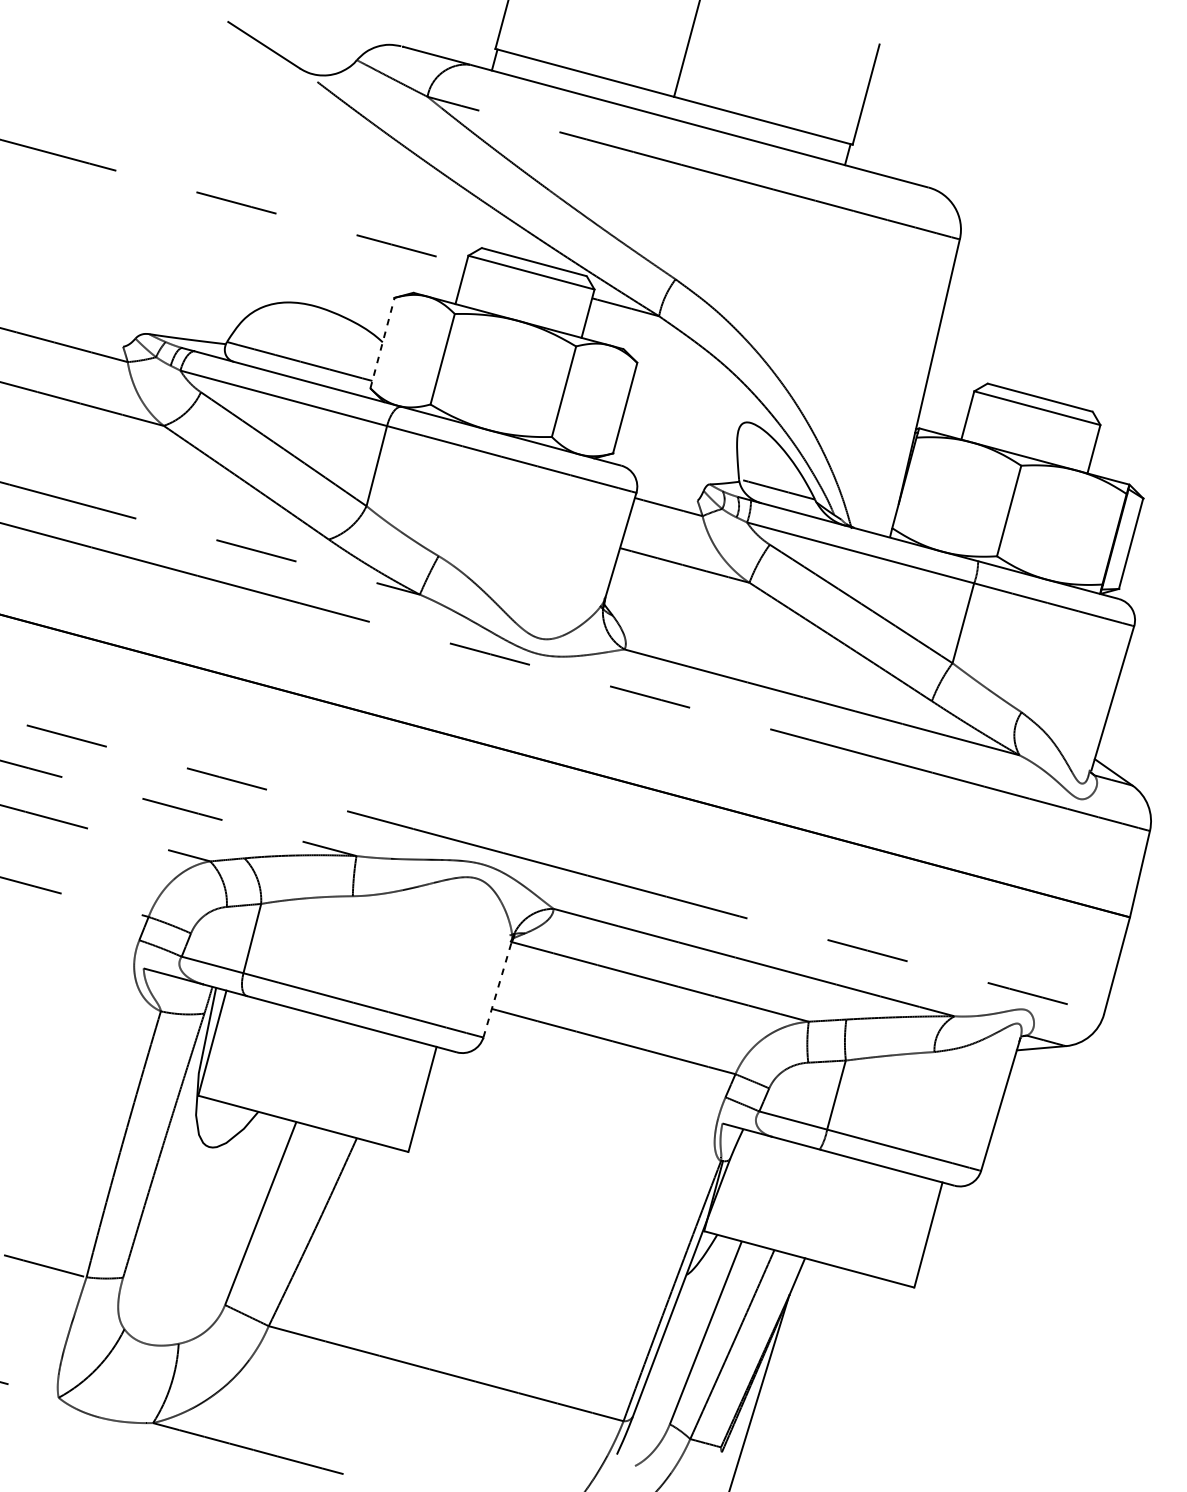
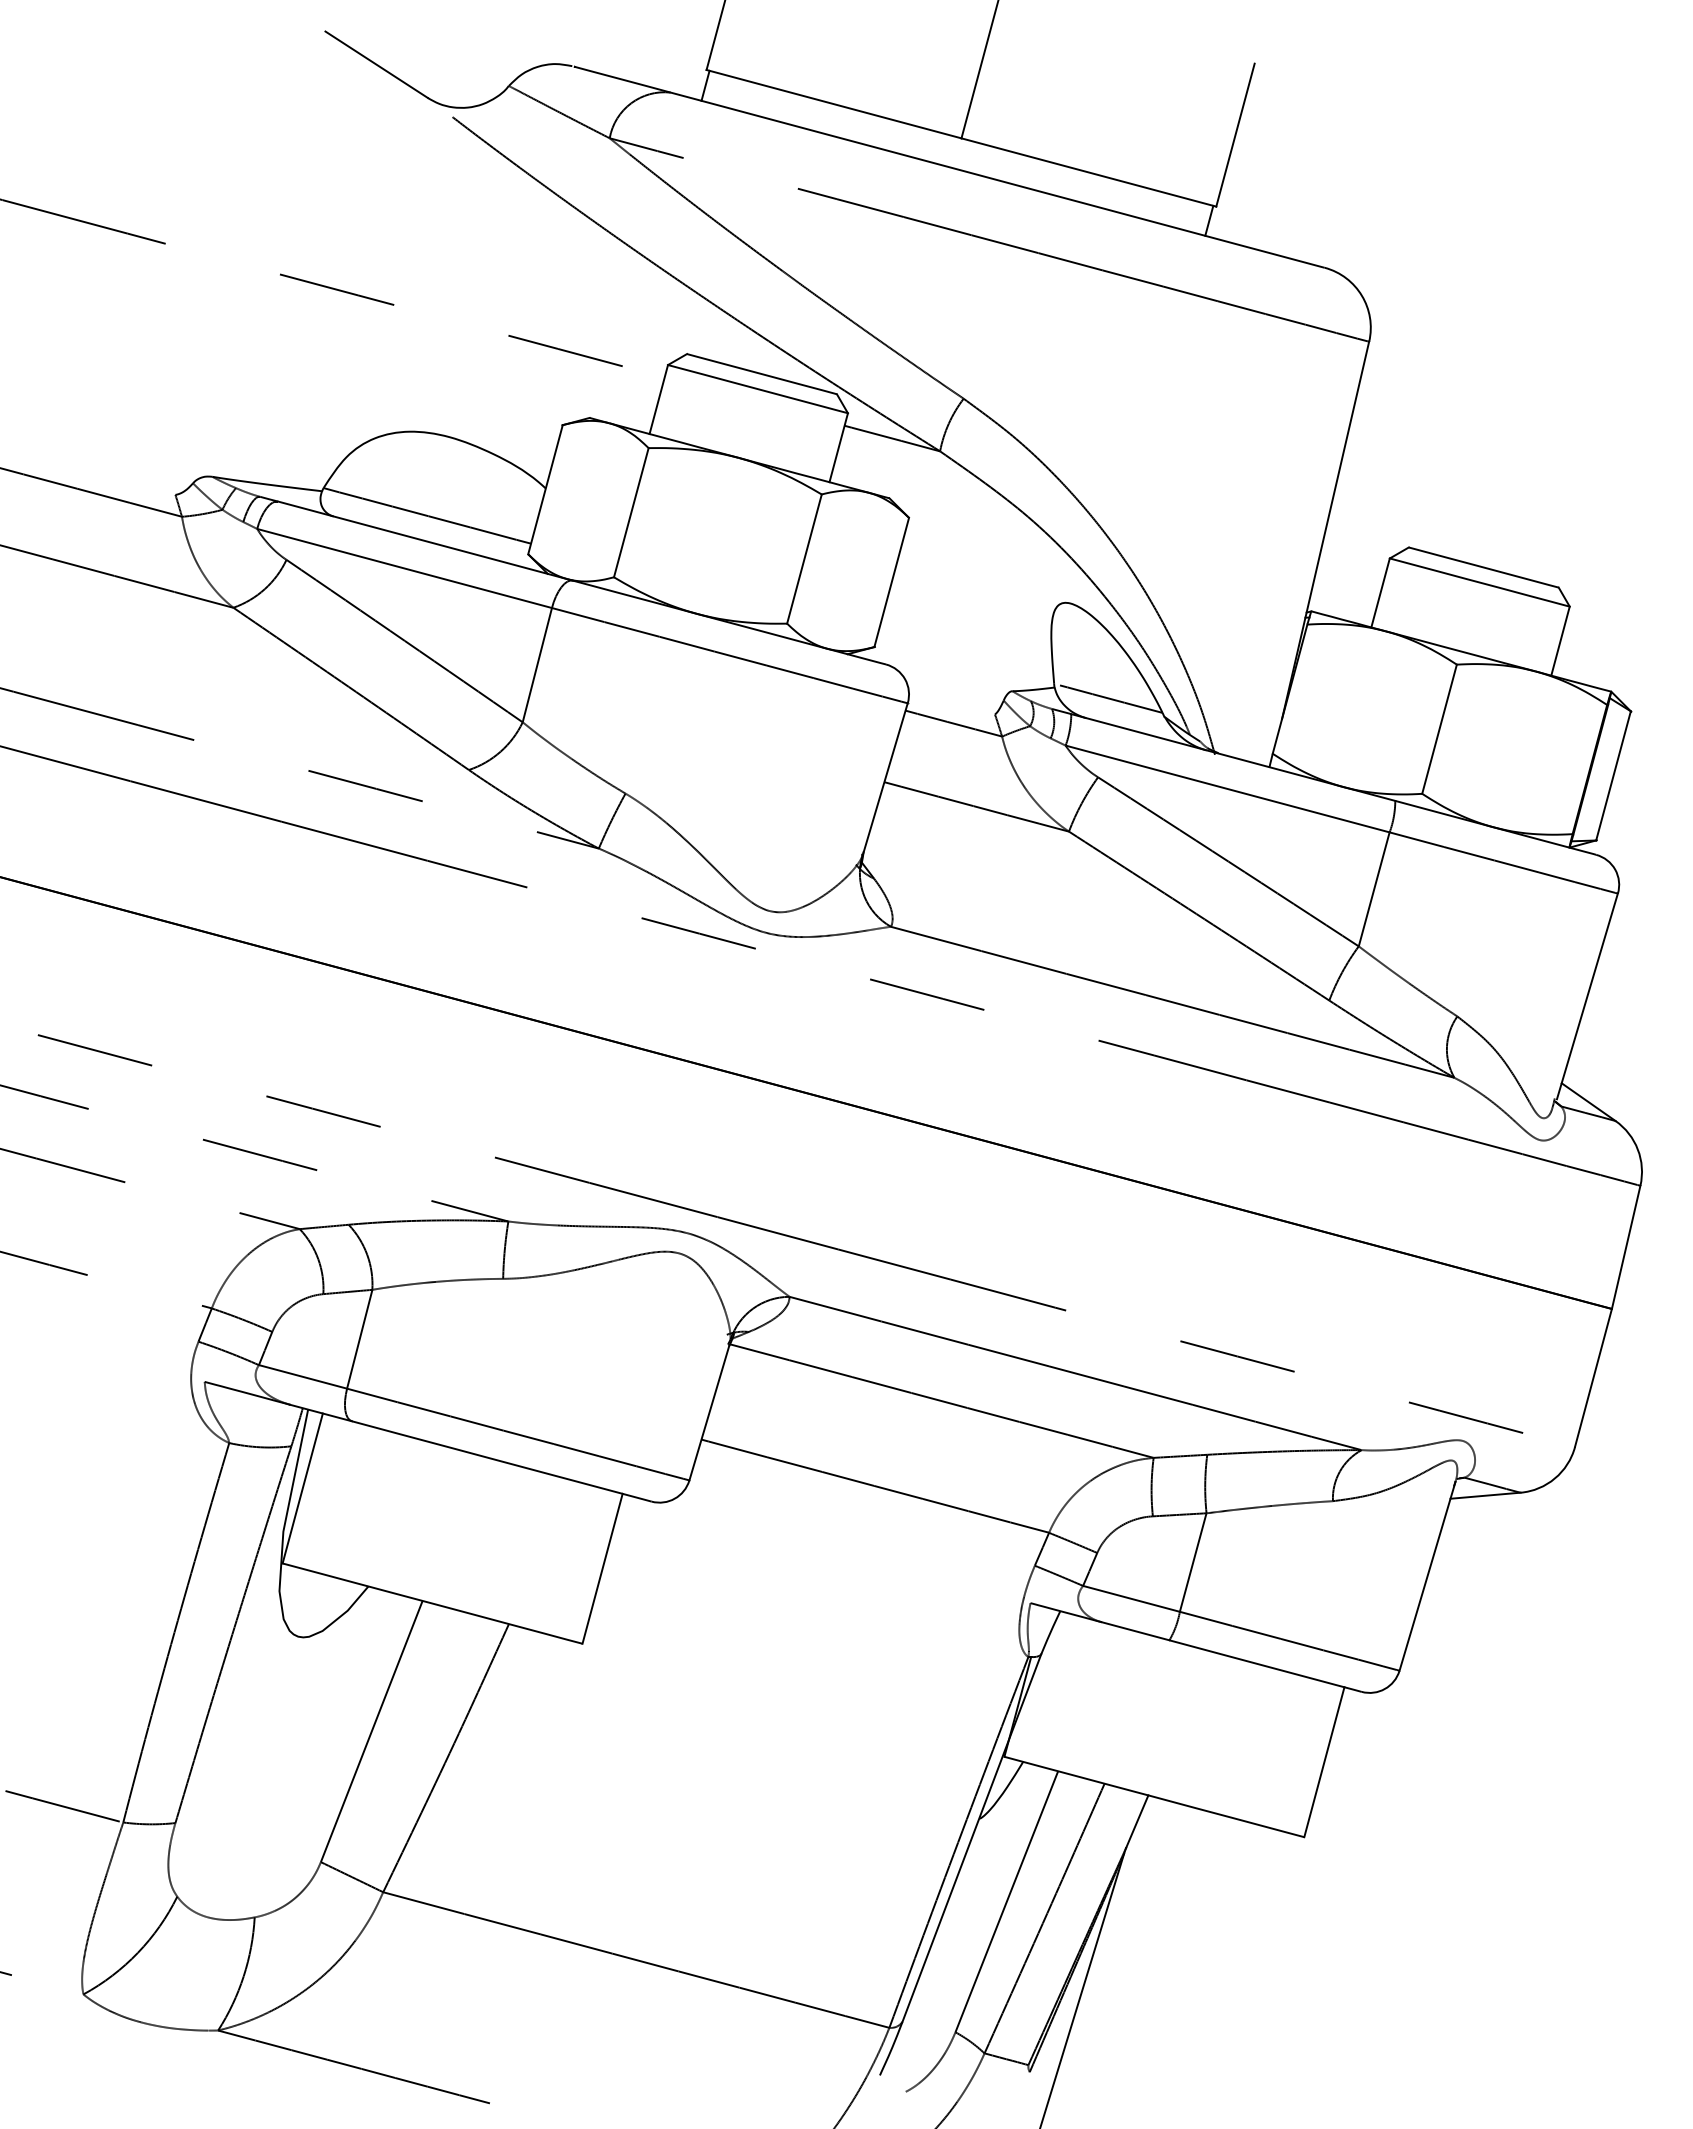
line: (382, 342) -> (545, 489), dashed -> solid
line: (497, 989) -> (709, 1412), dashed -> solid

